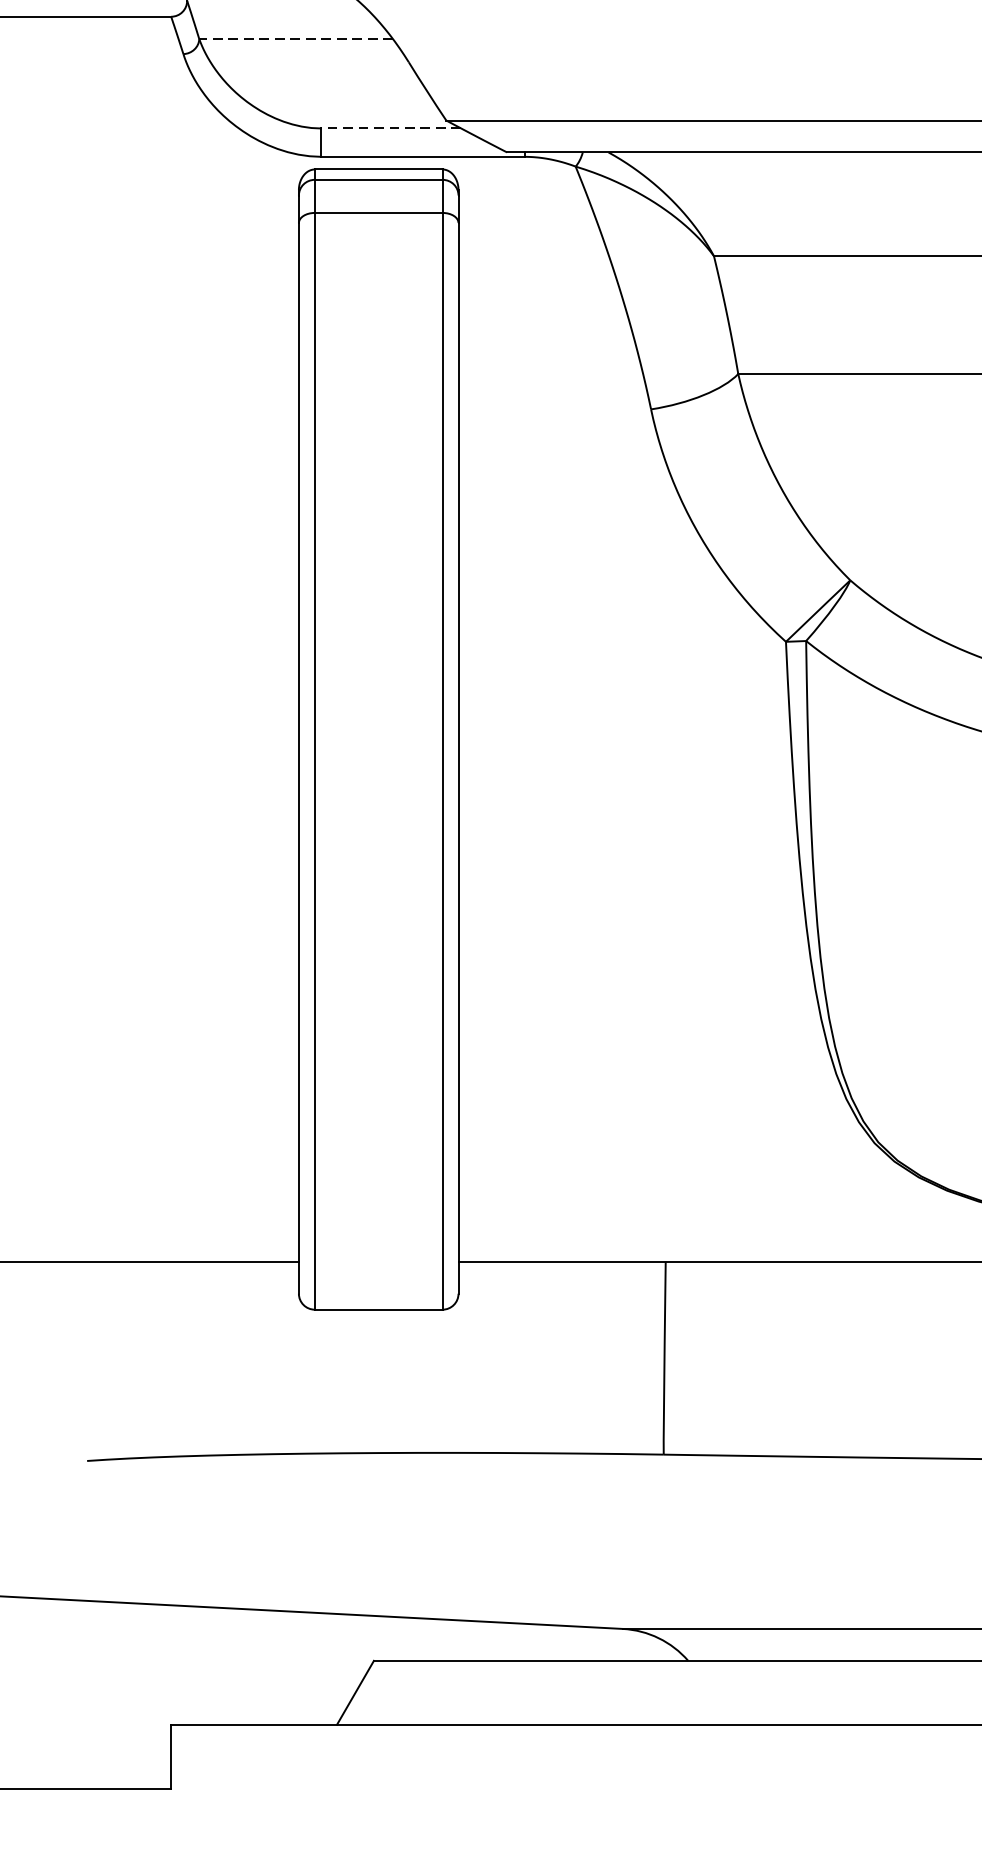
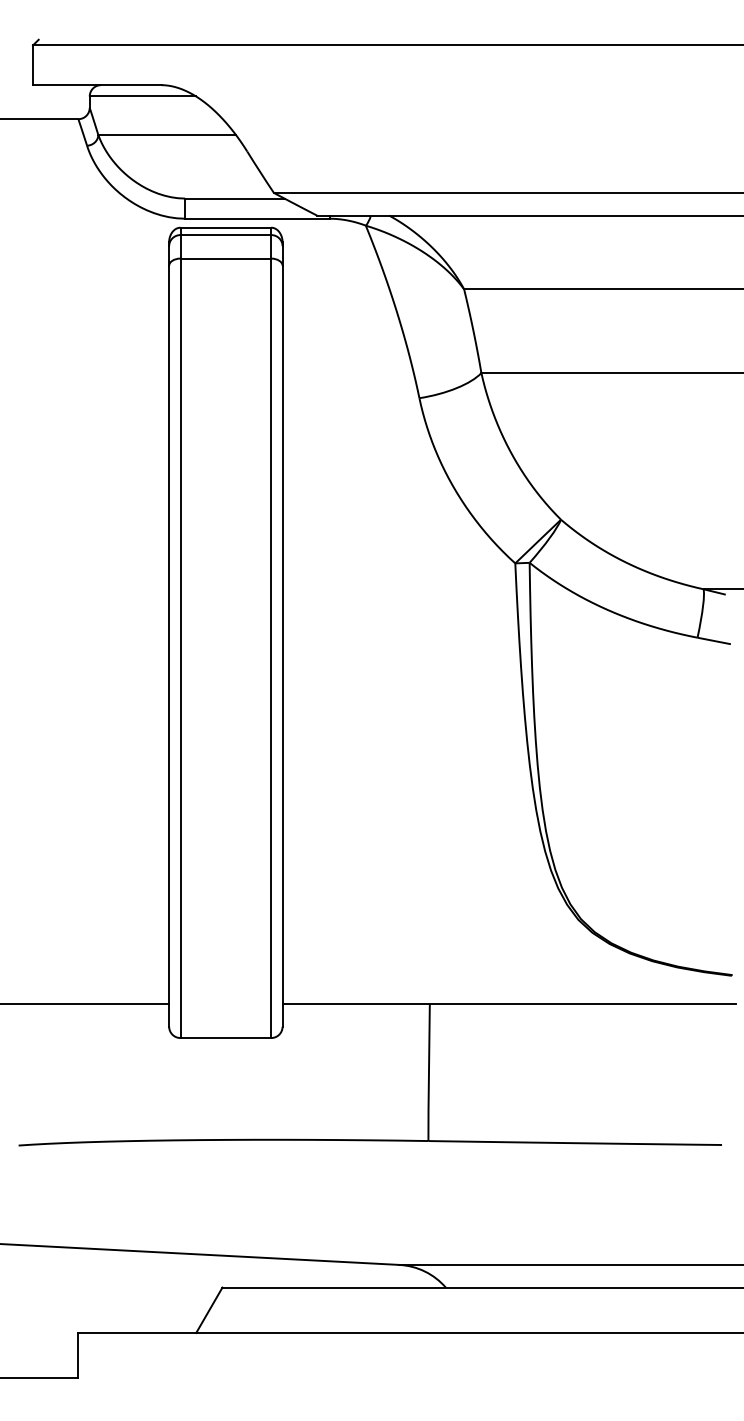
line: (296, 39) -> (167, 135), dashed -> solid
line: (390, 128) -> (234, 198), dashed -> solid

